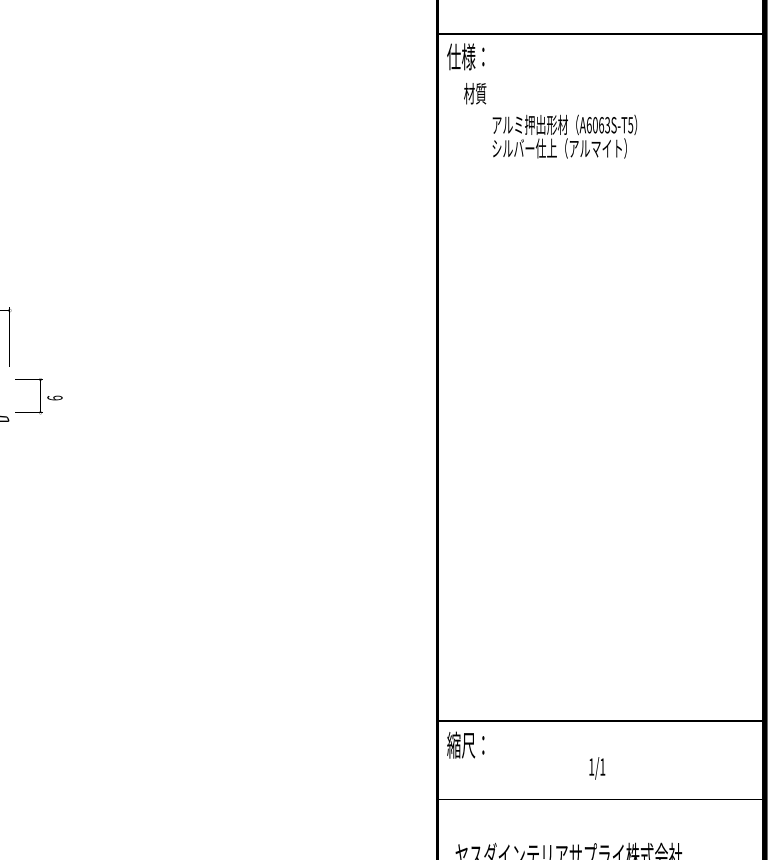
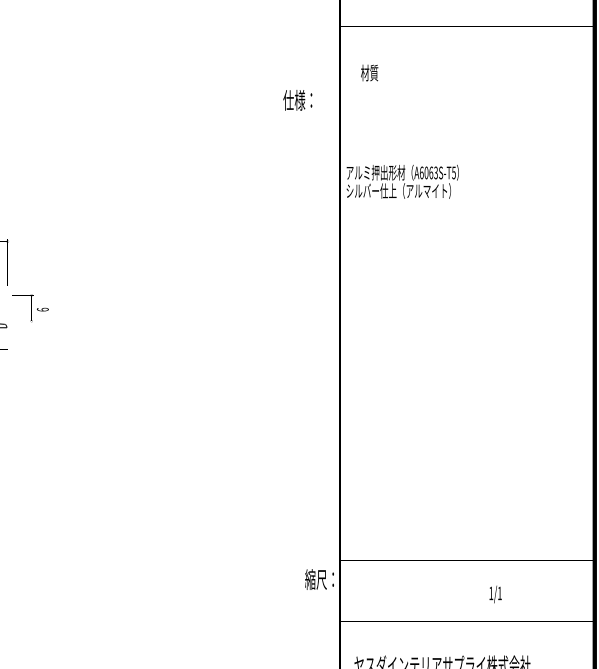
text: (465, 56) -> (297, 100), moved
text: (564, 136) -> (402, 181), moved
text: (465, 744) -> (319, 579), moved
text: (597, 768) -> (495, 594), moved

